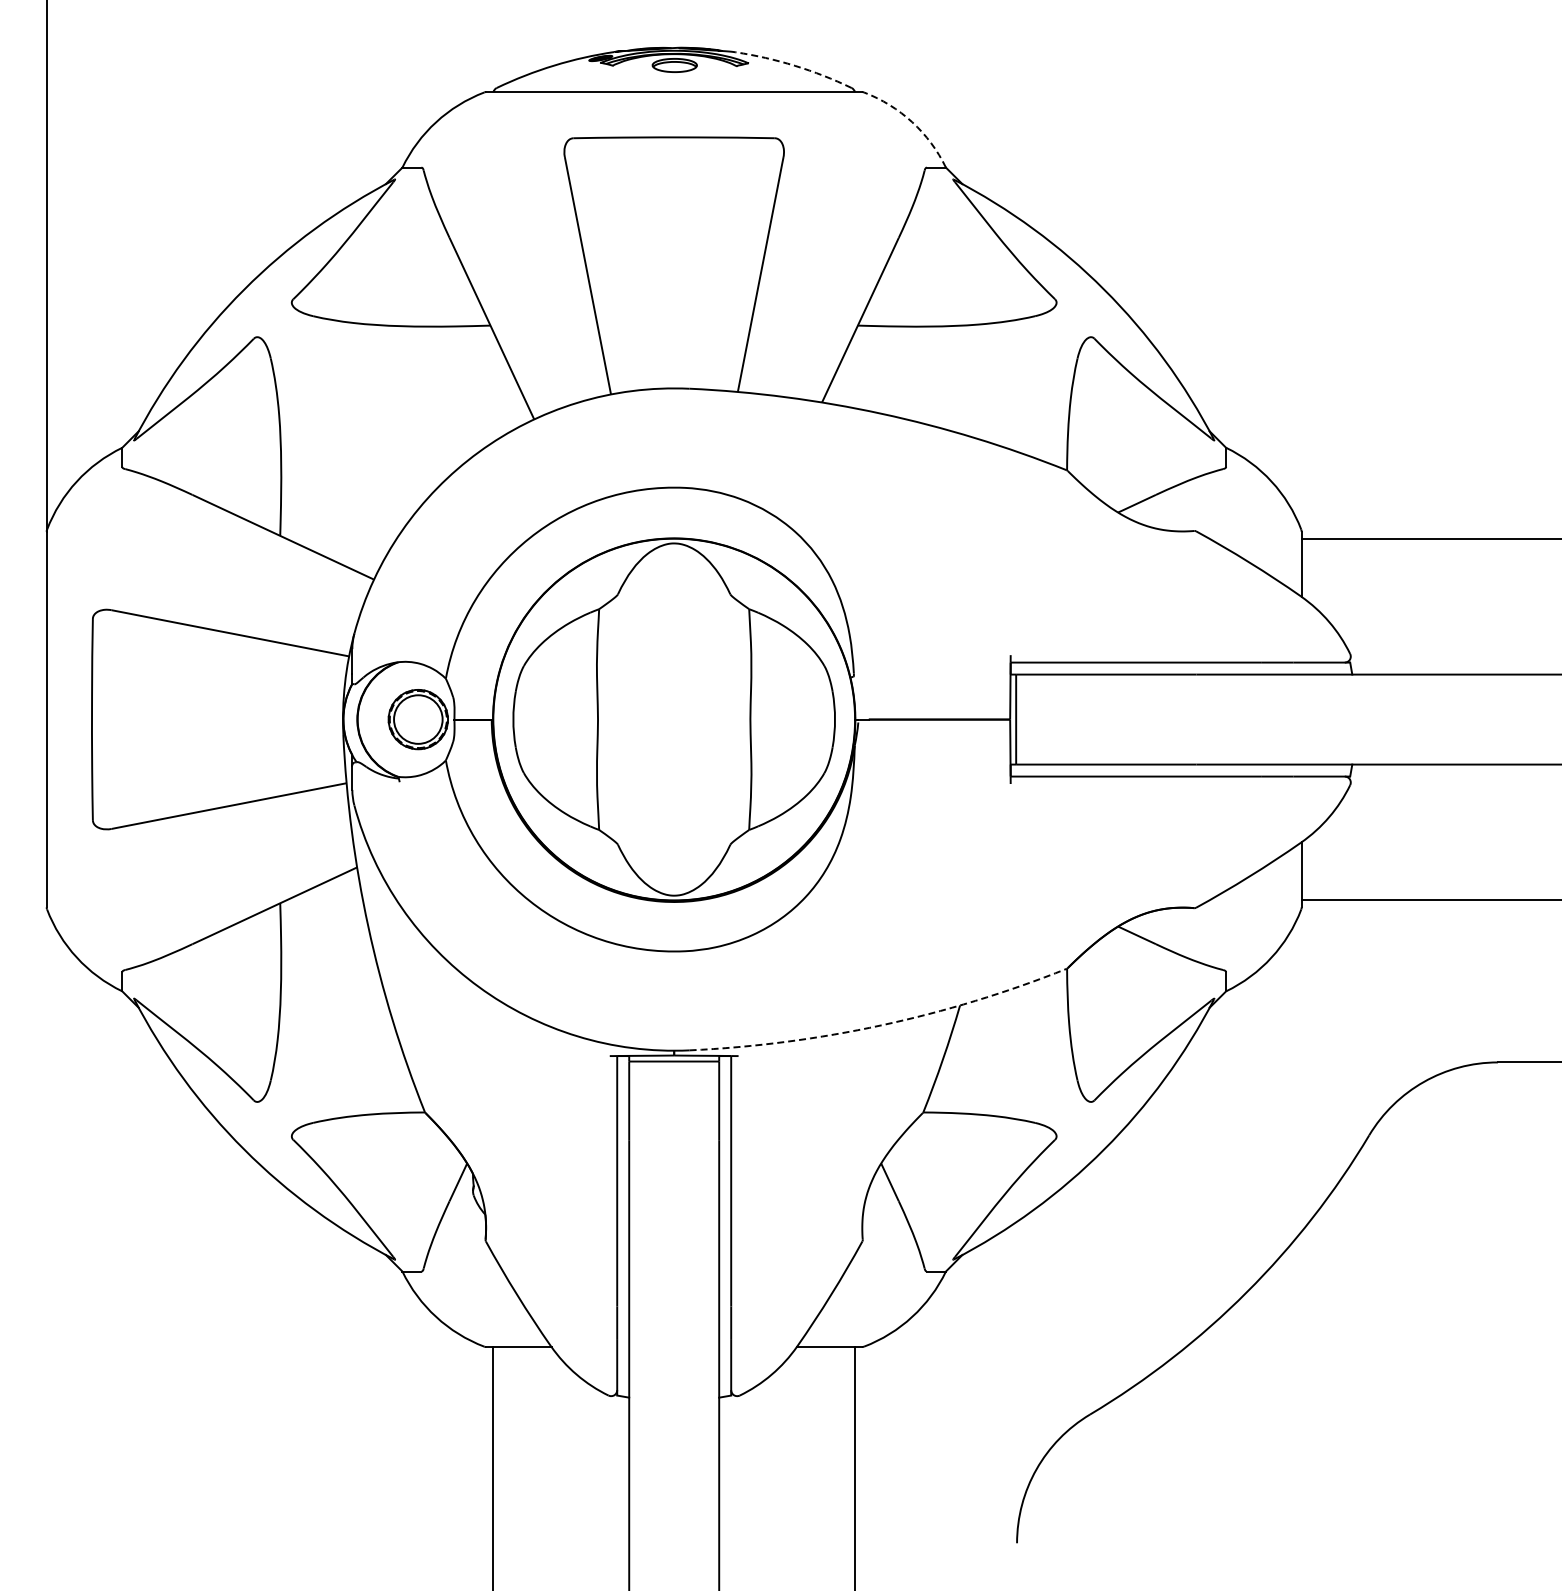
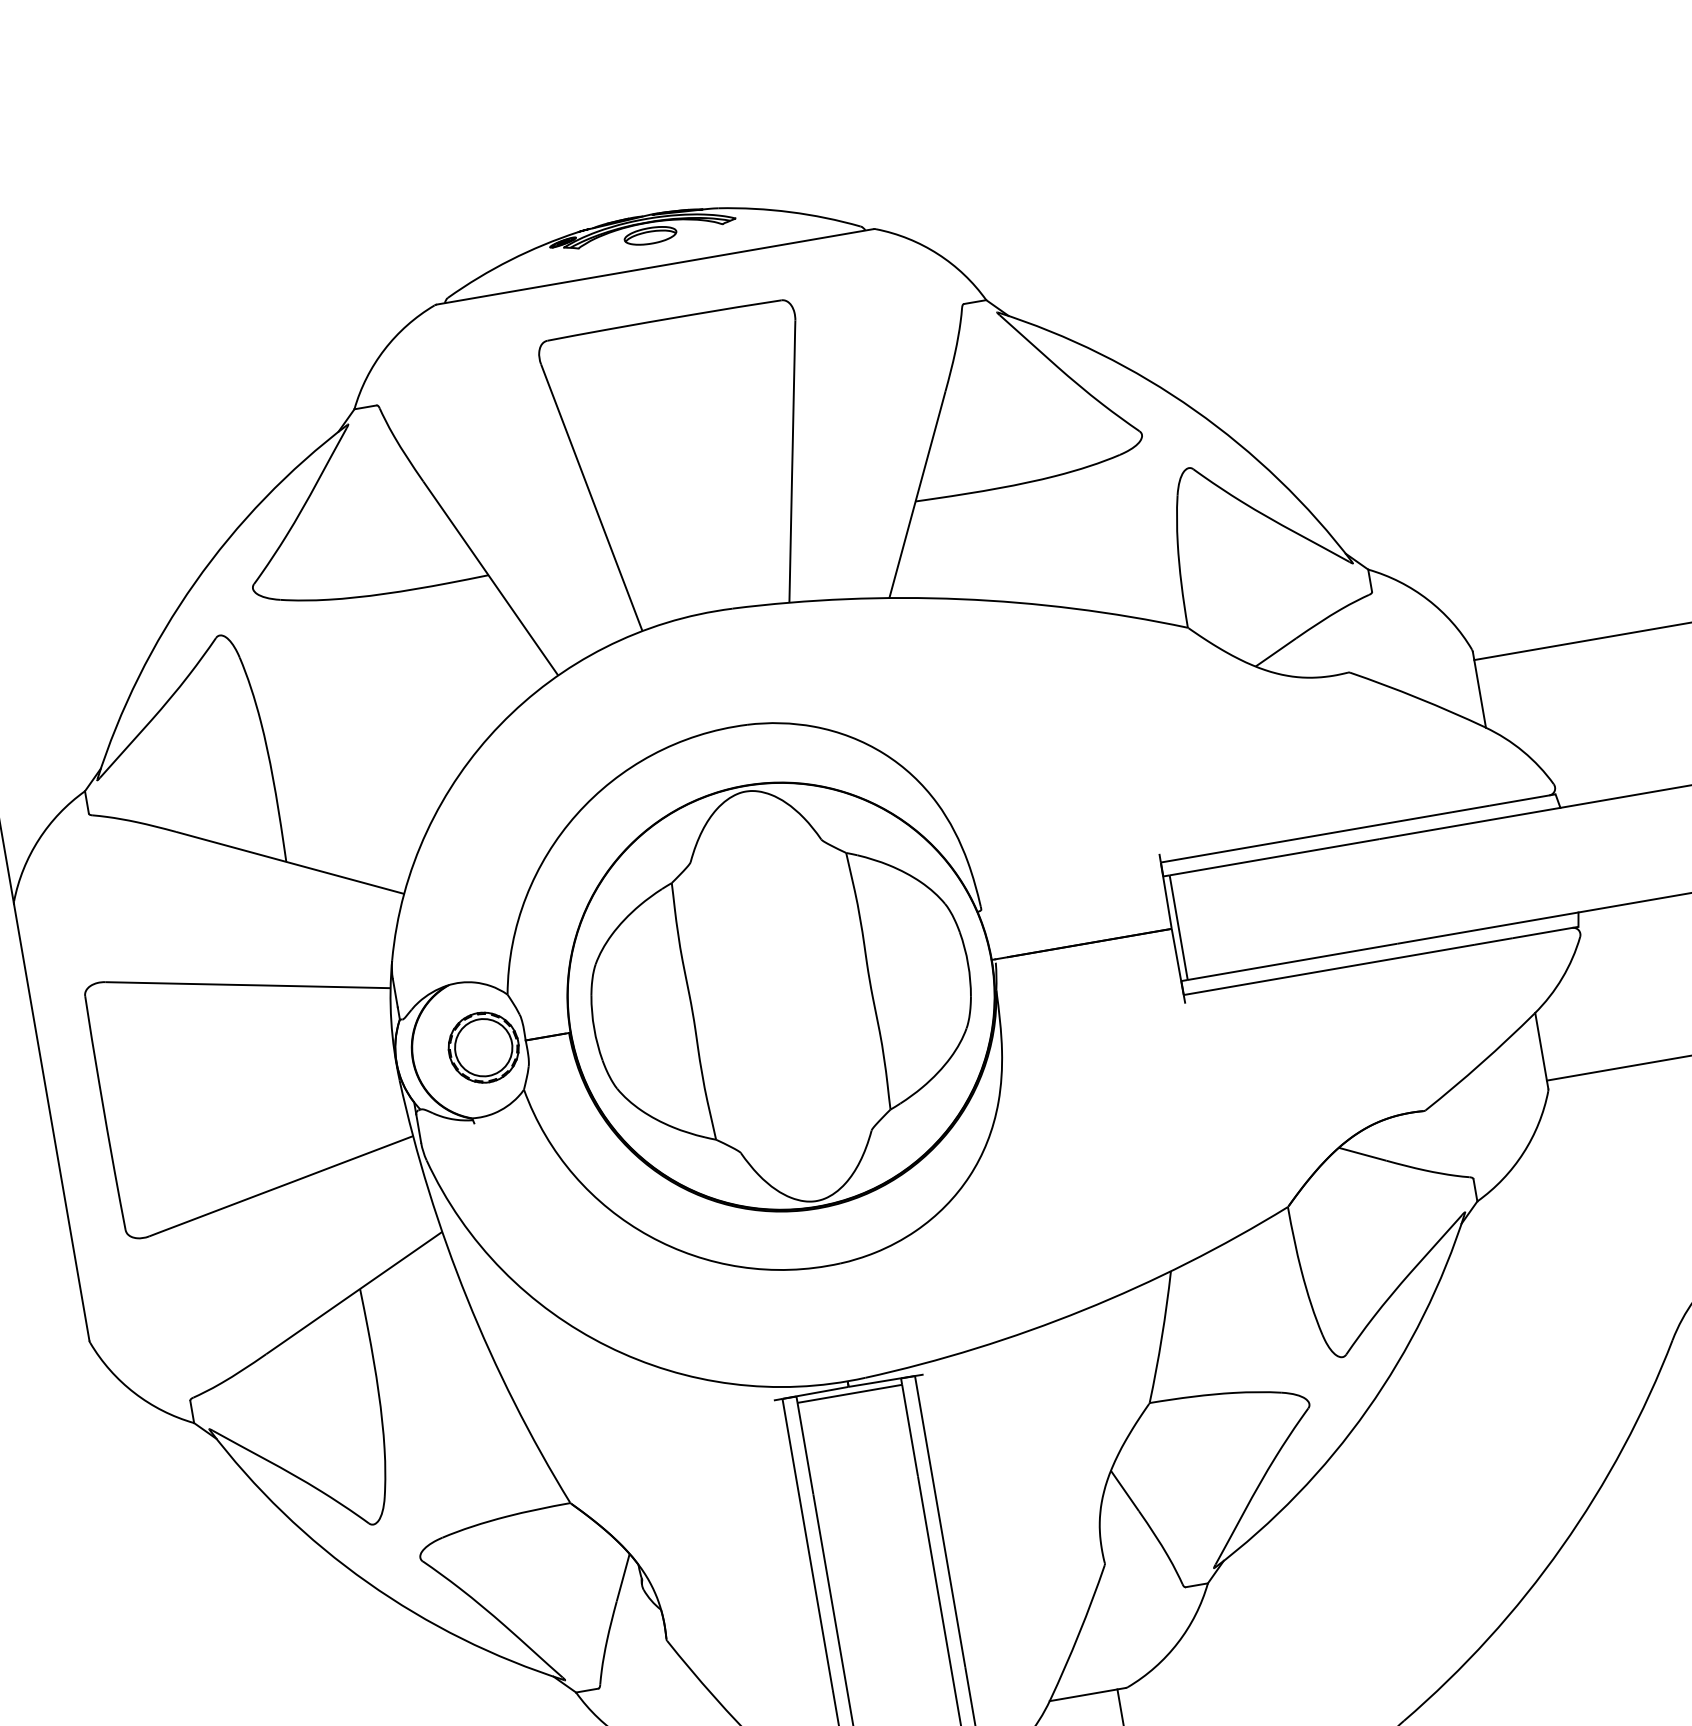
arc: (795, 65) -> (790, 211), dashed -> solid
arc: (912, 122) -> (938, 254), dashed -> solid
arc: (881, 1025) -> (1083, 1310), dashed -> solid

